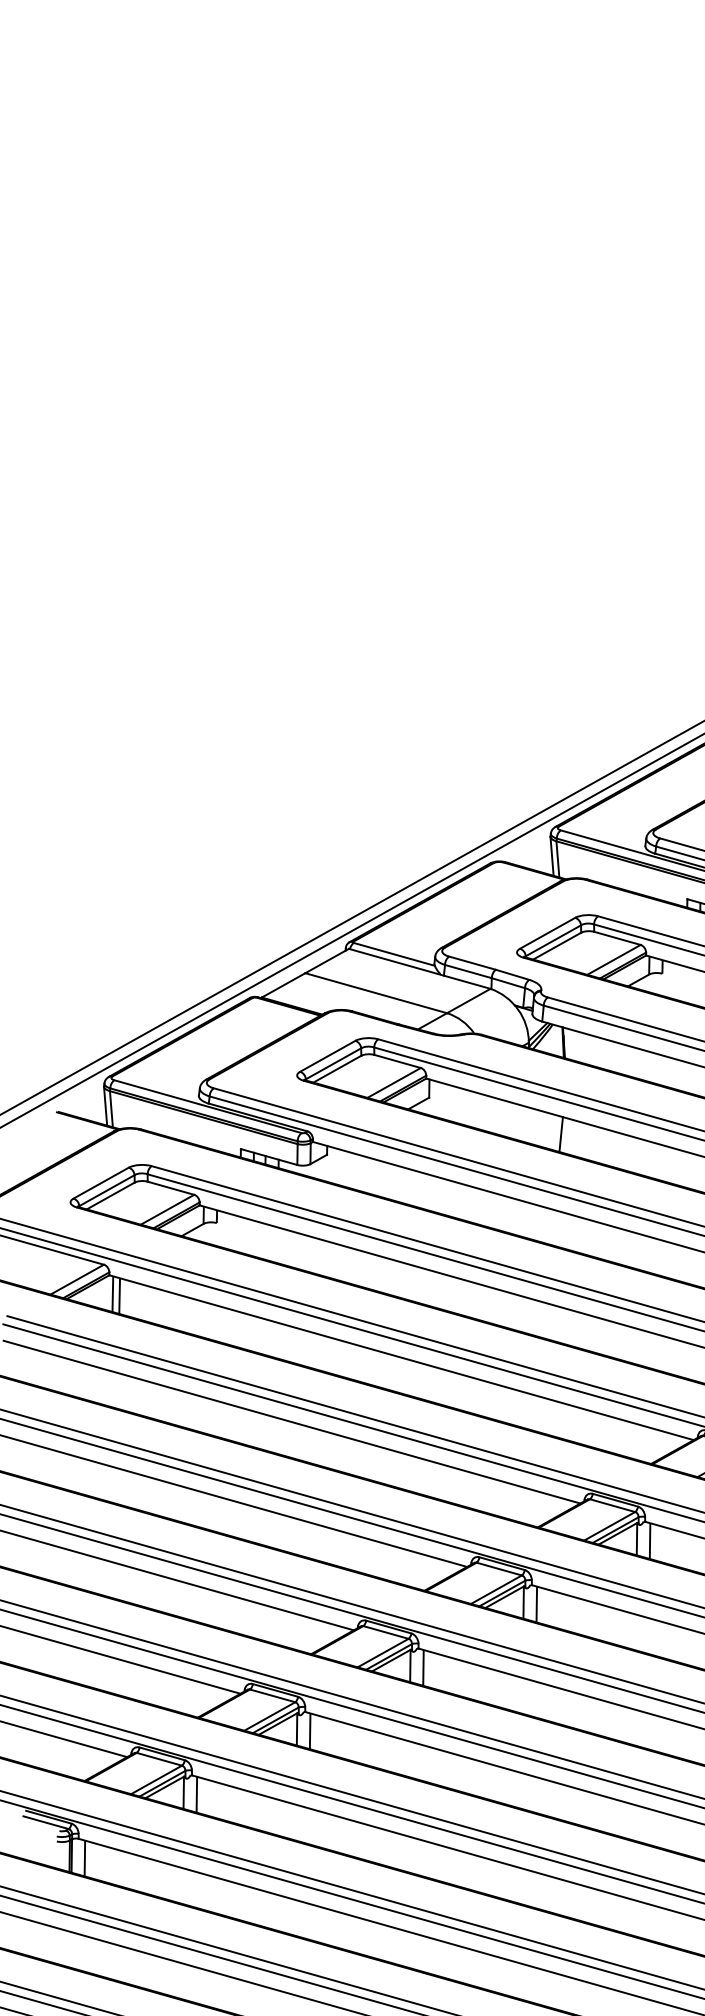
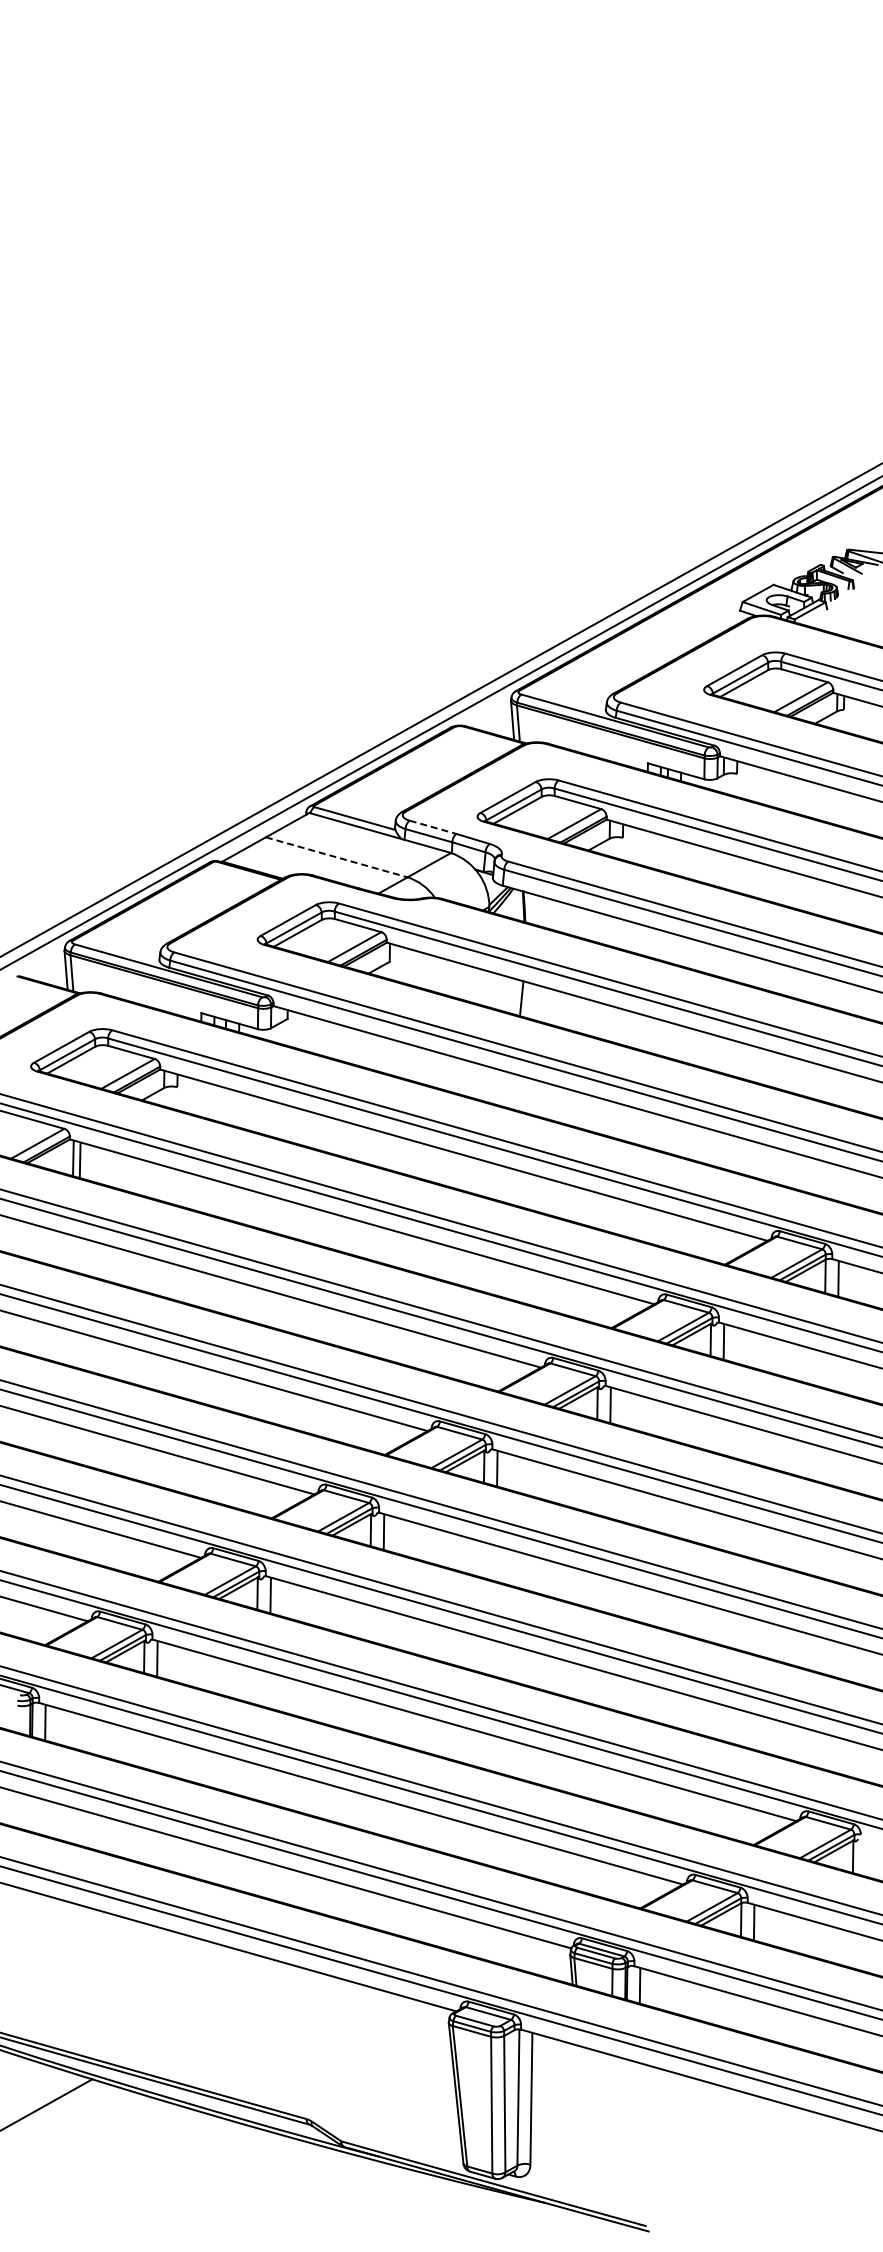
line: (472, 963) -> (433, 827), solid -> dashed
line: (375, 993) -> (336, 857), solid -> dashed

